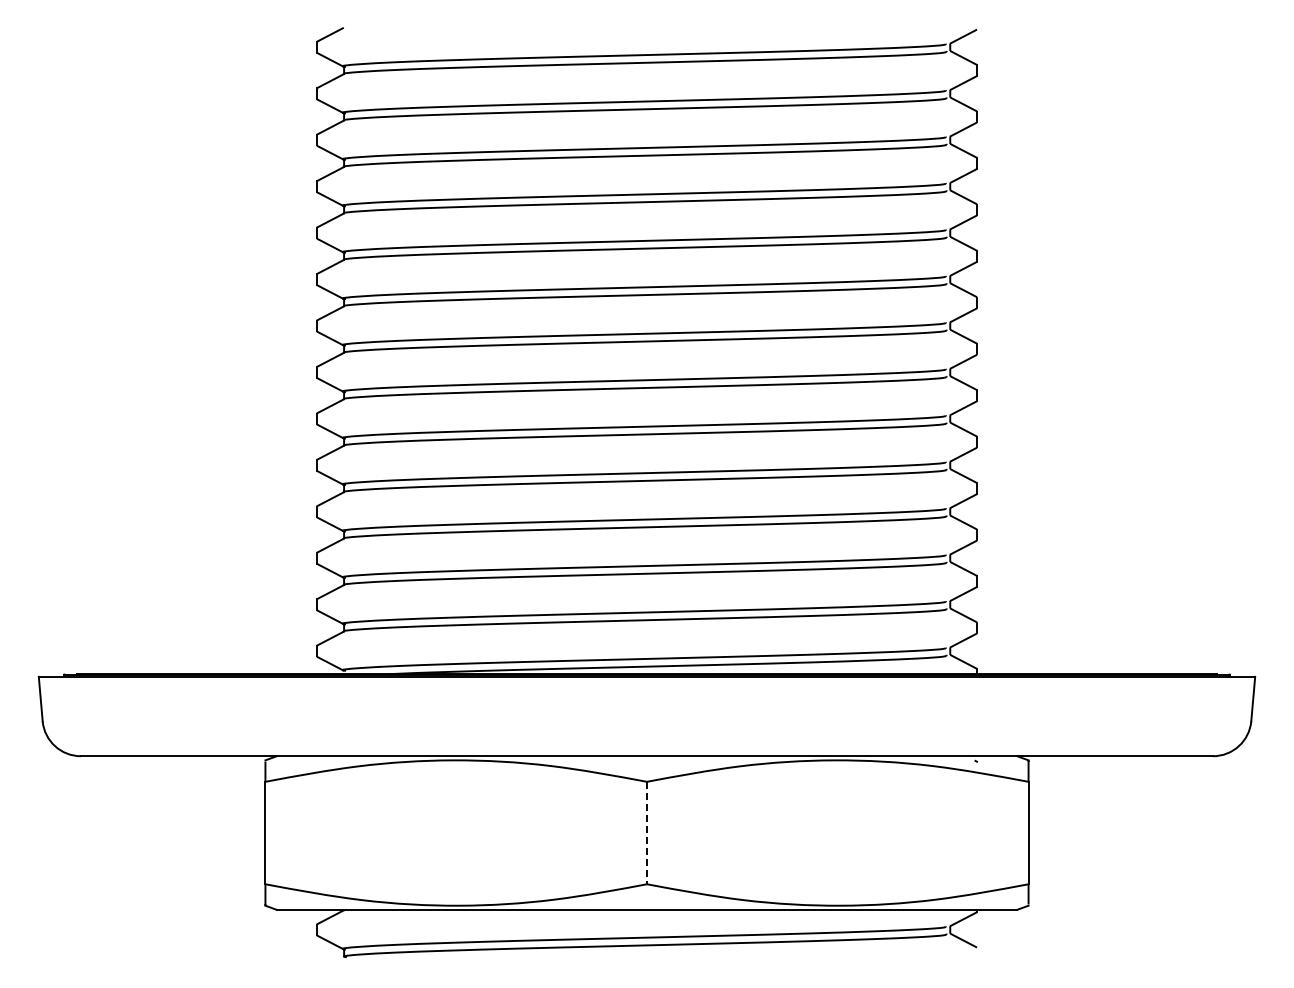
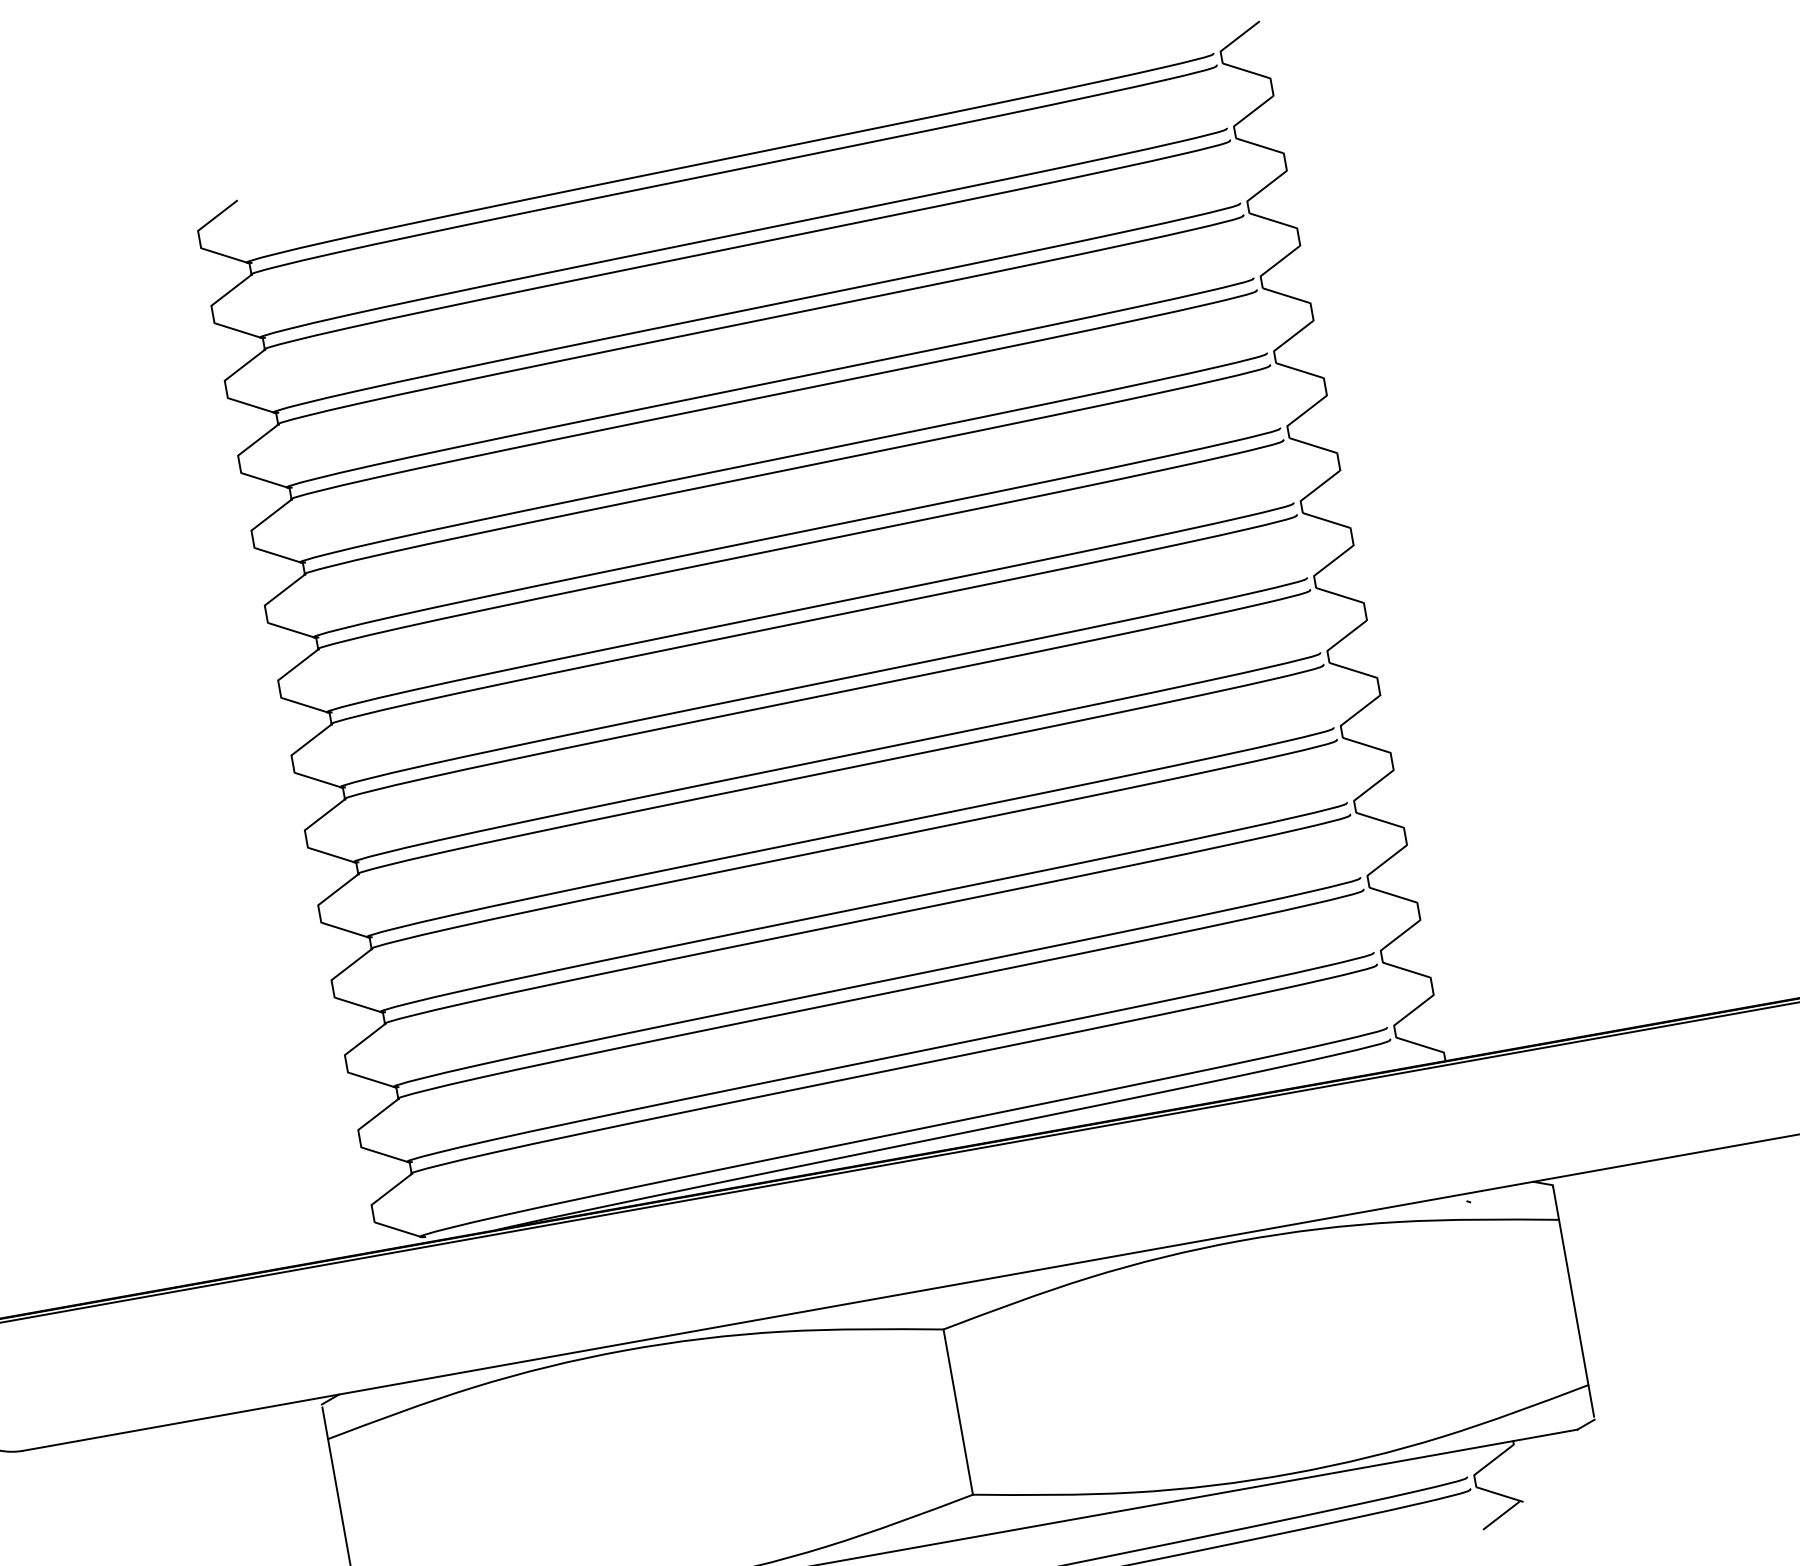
line: (647, 833) -> (959, 1412), dashed -> solid
line: (962, 953) -> (1501, 1515), added

